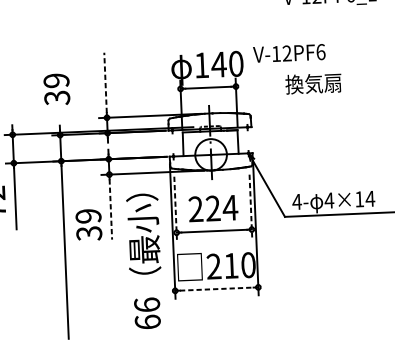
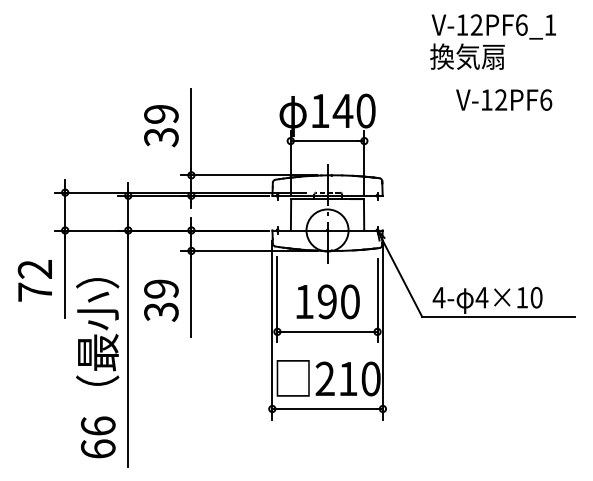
text: (289, 53) -> (504, 99), moved
line: (105, 82) -> (191, 128), dashed -> solid
text: (313, 83) -> (467, 56), moved
text: (56, 89) -> (161, 126), moved
text: (370, 198) -> (536, 297), 4×14 -> 4×10
line: (250, 205) -> (377, 300), dashed -> solid
line: (175, 208) -> (277, 299), dashed -> solid
text: (213, 208) -> (327, 301), 224 -> 190
line: (110, 209) -> (191, 297), dashed -> solid
text: (88, 224) -> (161, 300), moved
text: (144, 261) -> (97, 368), moved
line: (216, 288) -> (327, 408), dashed -> solid

